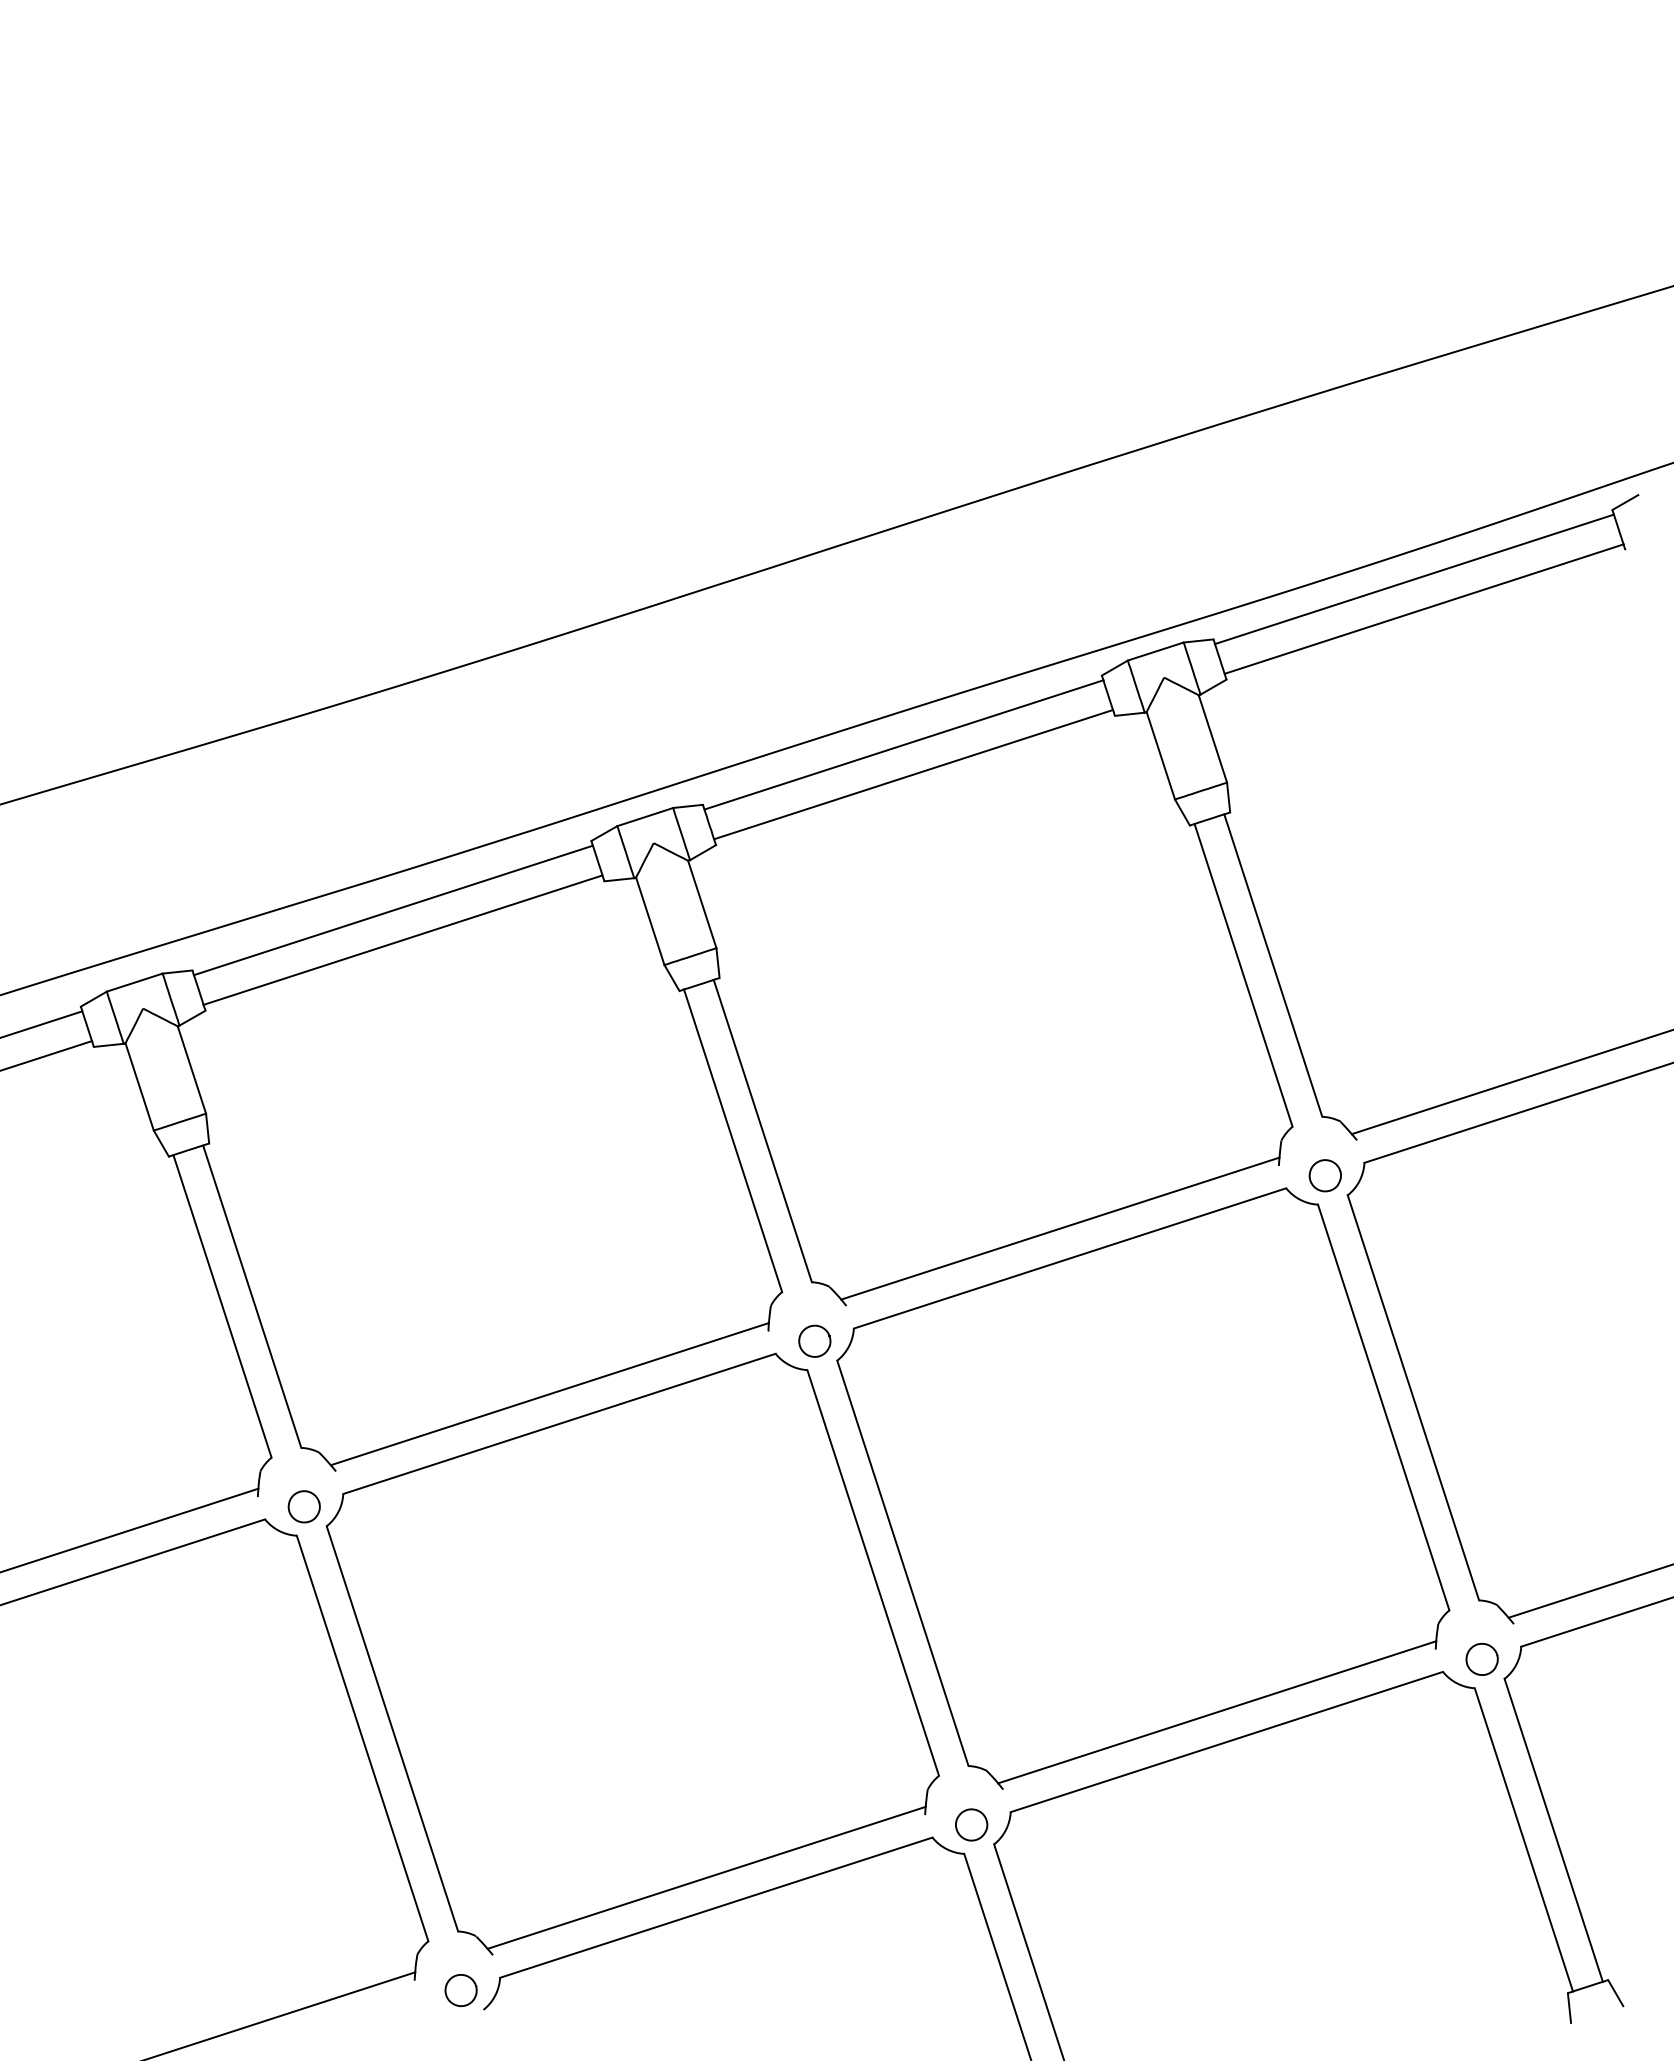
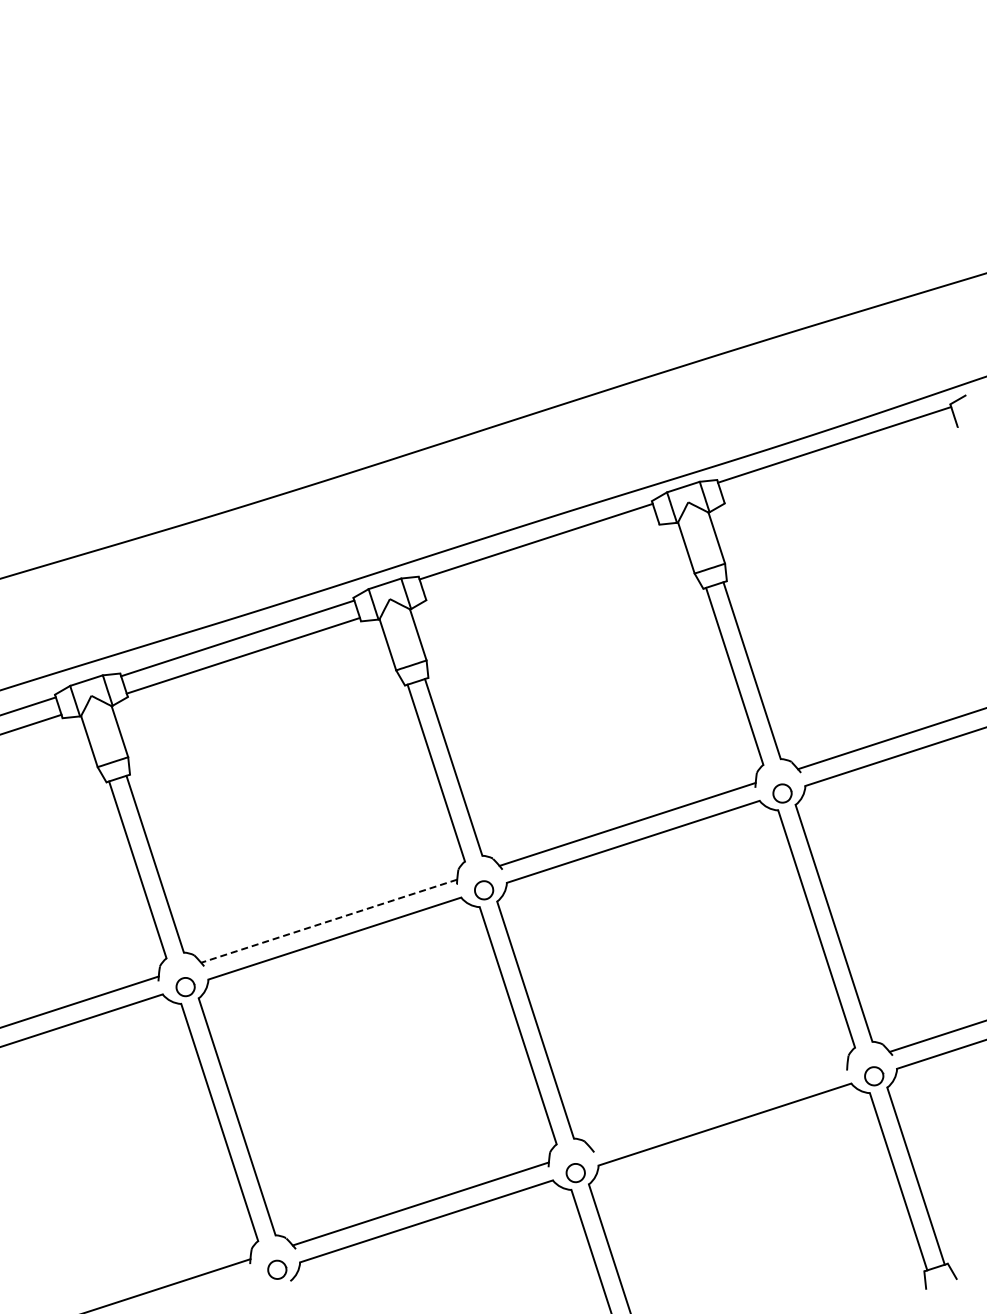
line: (1422, 609) -> (839, 462), removed
line: (913, 773) -> (541, 558), removed
line: (550, 1394) -> (329, 921), solid -> dashed
line: (1217, 1711) -> (719, 1106), removed

